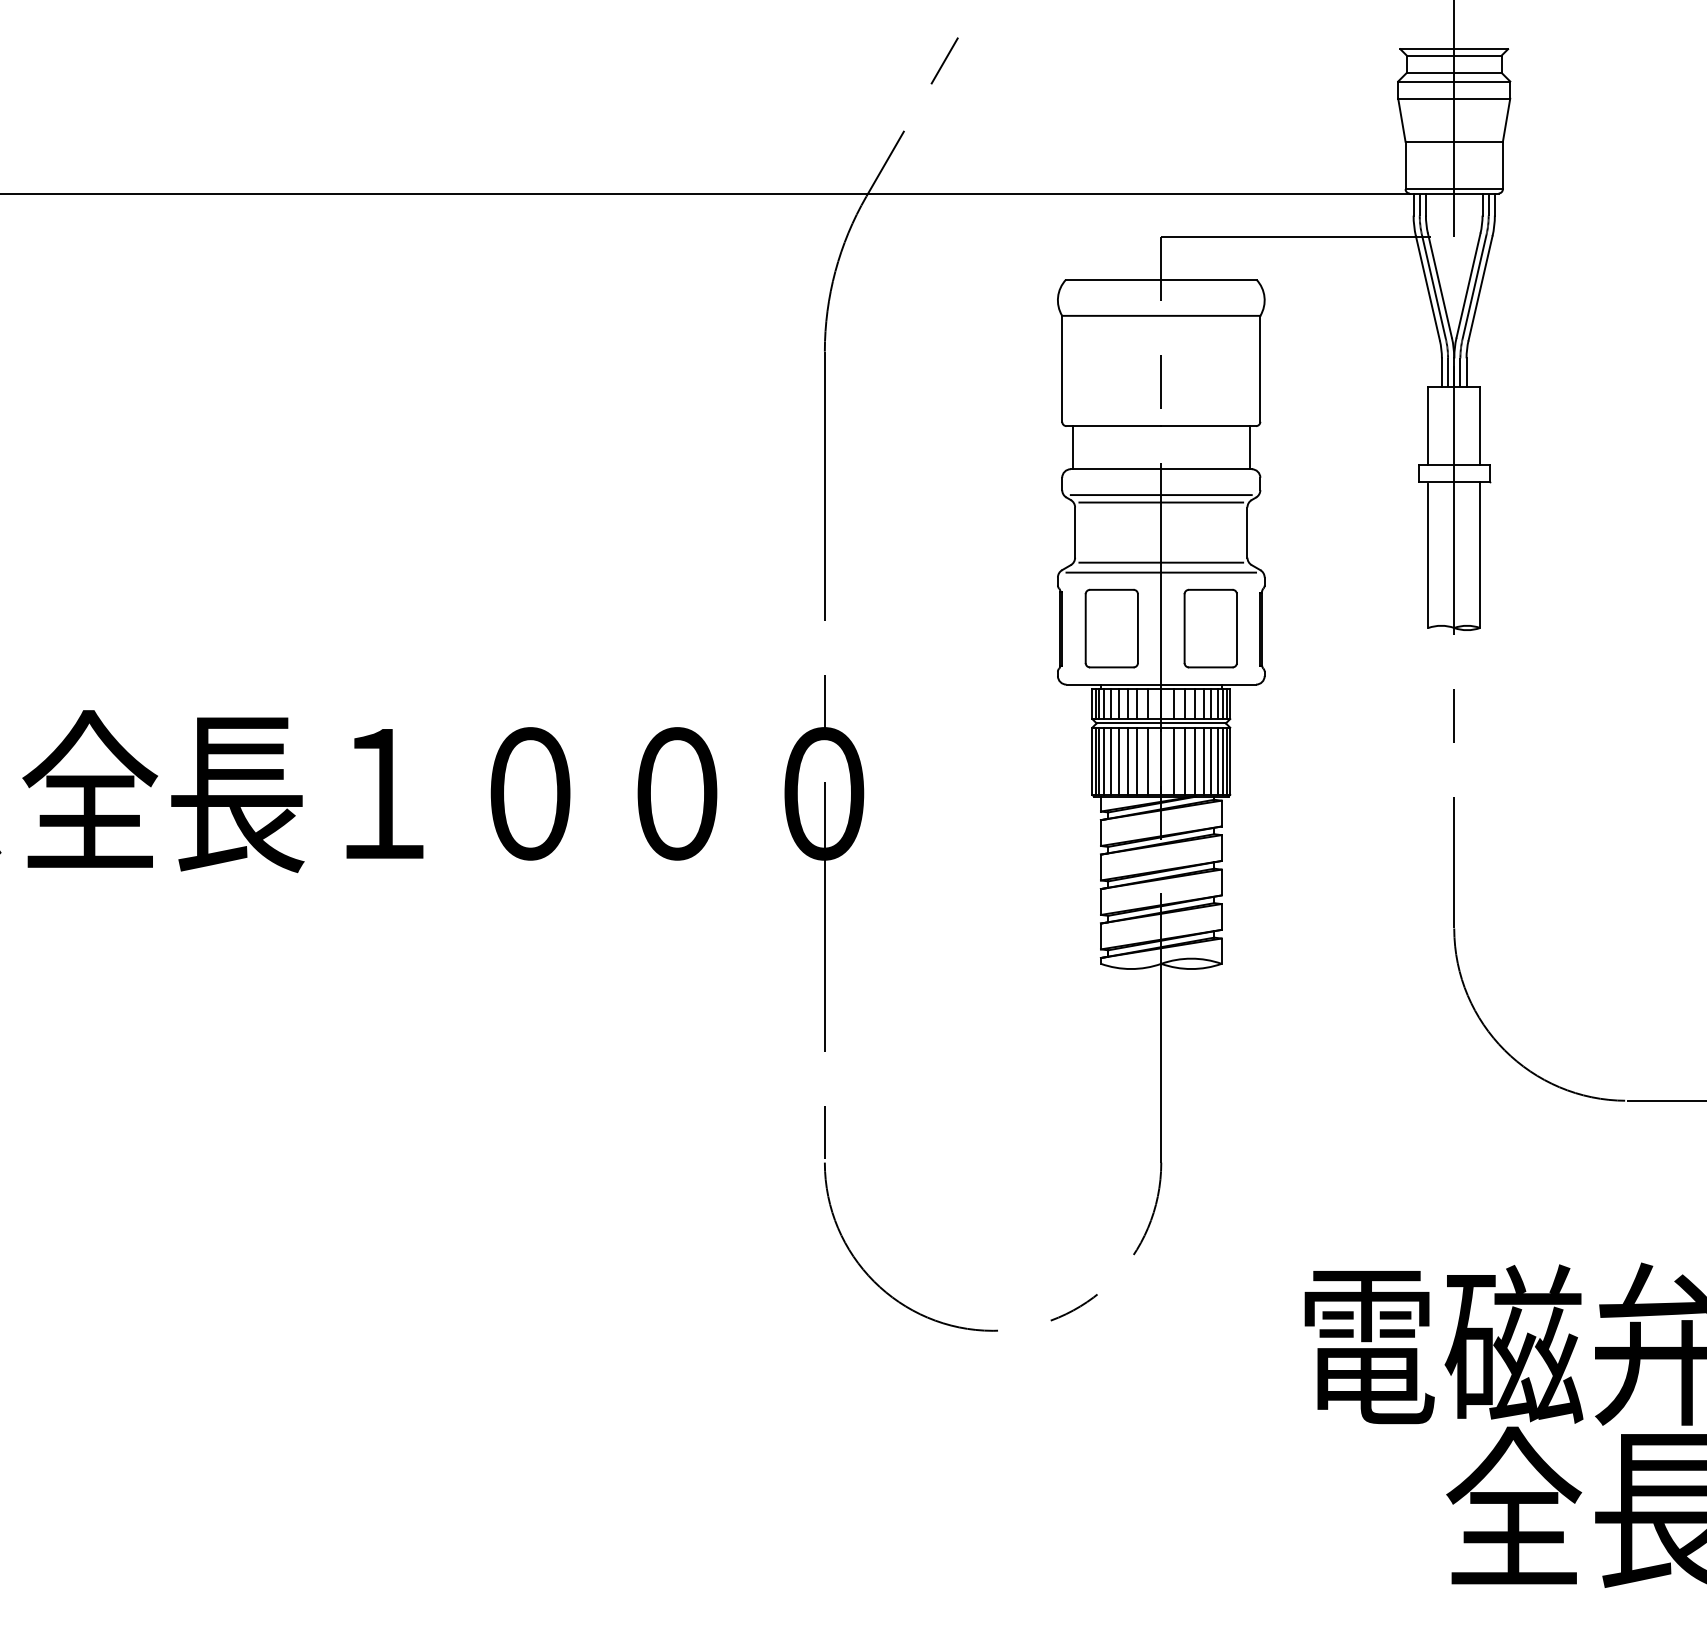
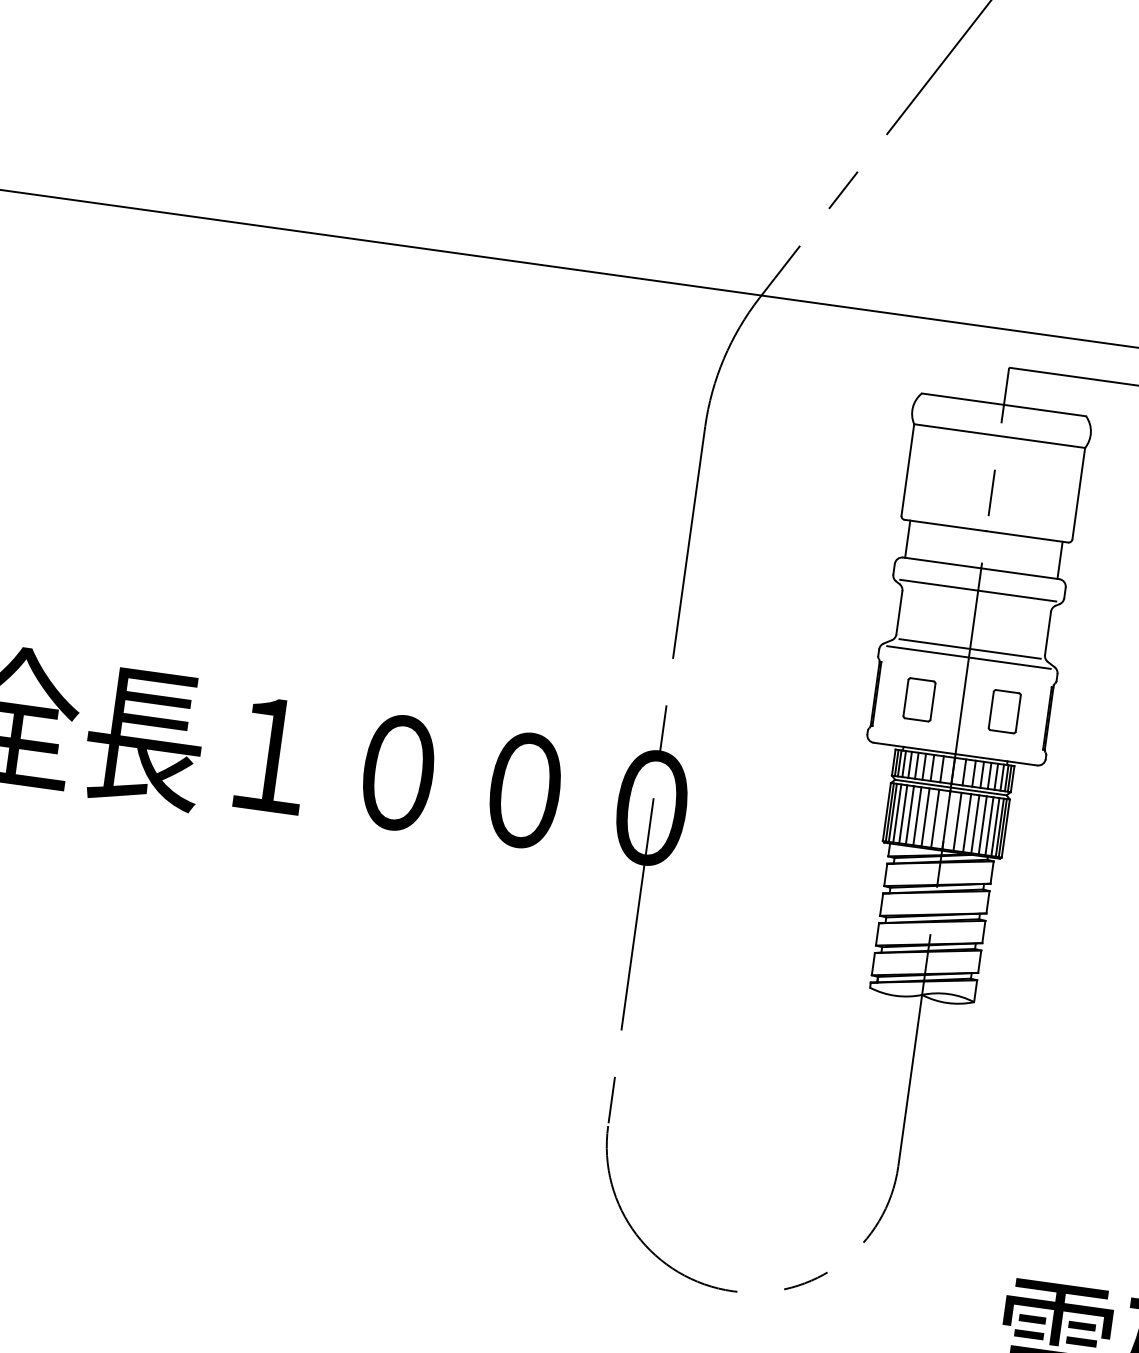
line: (1161, 502) -> (977, 597), removed
part: (1111, 628) -> (919, 699), size x0.6
part: (1210, 628) -> (1004, 711), size x0.6

